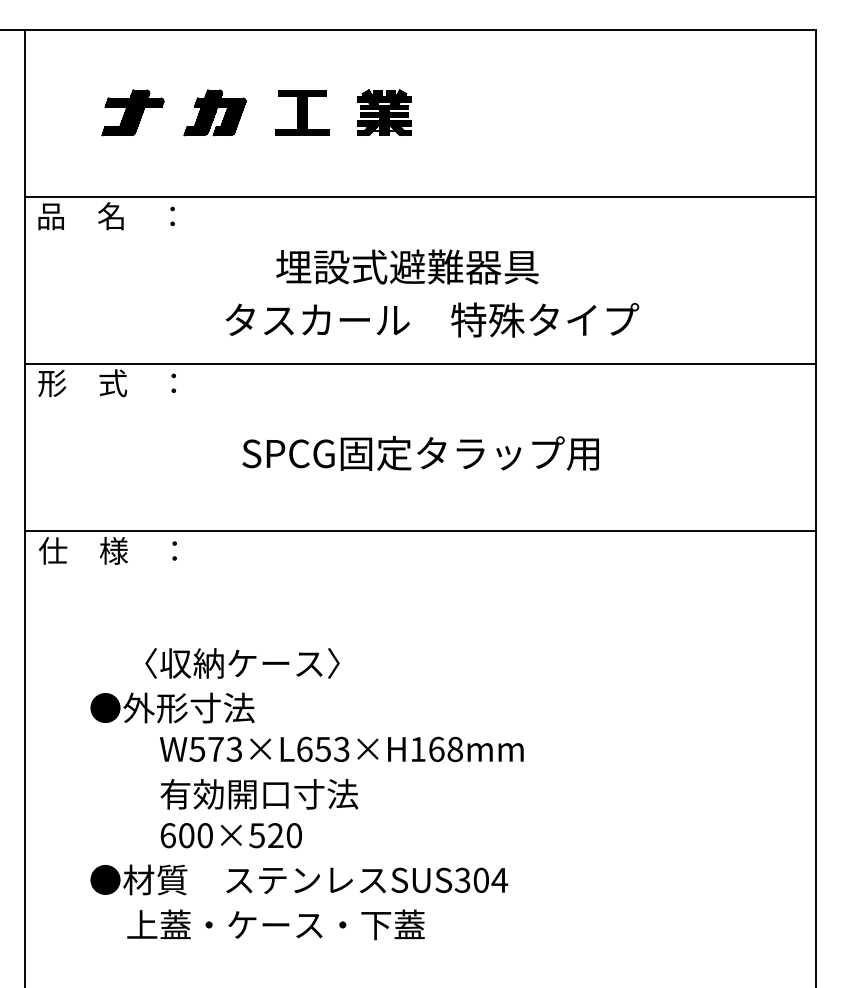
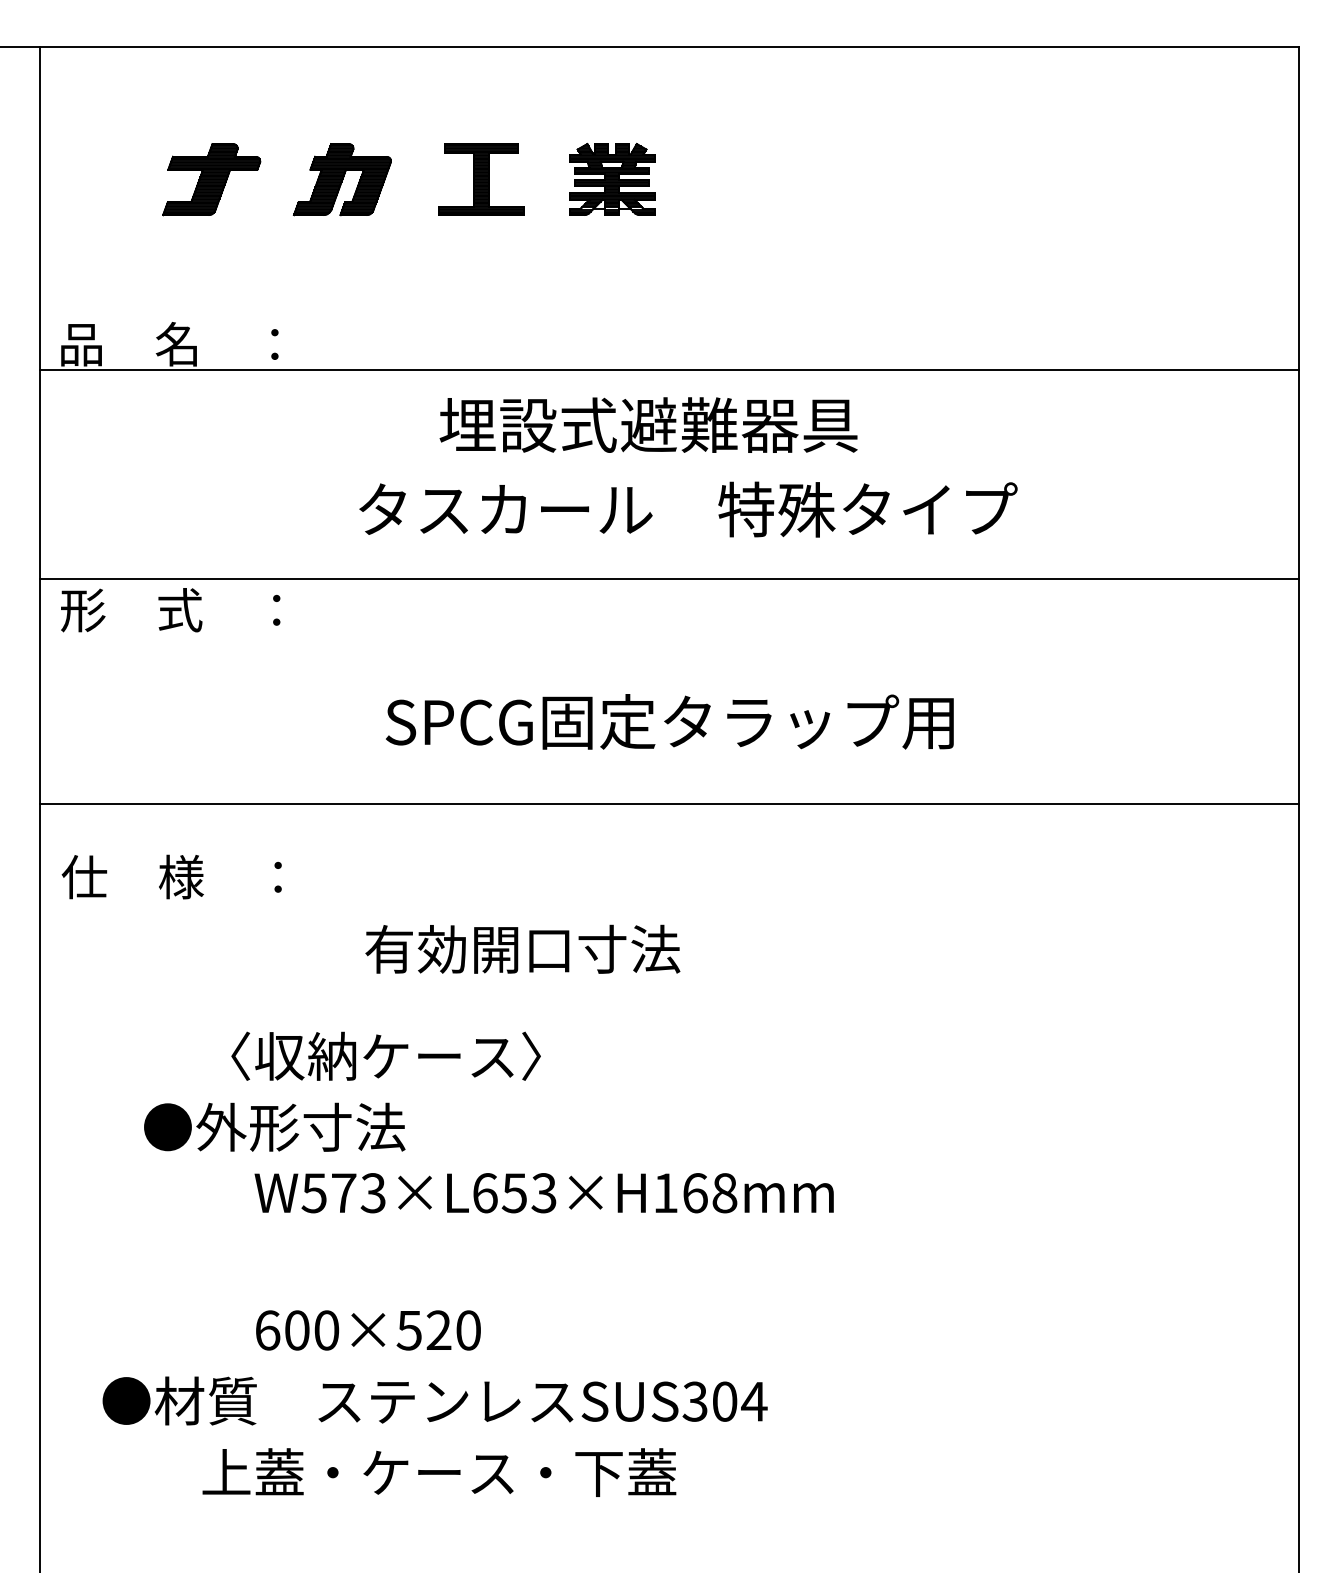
line: (420, 196) -> (669, 370), moved
line: (420, 530) -> (669, 803), moved
text: (259, 793) -> (523, 948), moved
text: (299, 879) -> (435, 1400), moved

